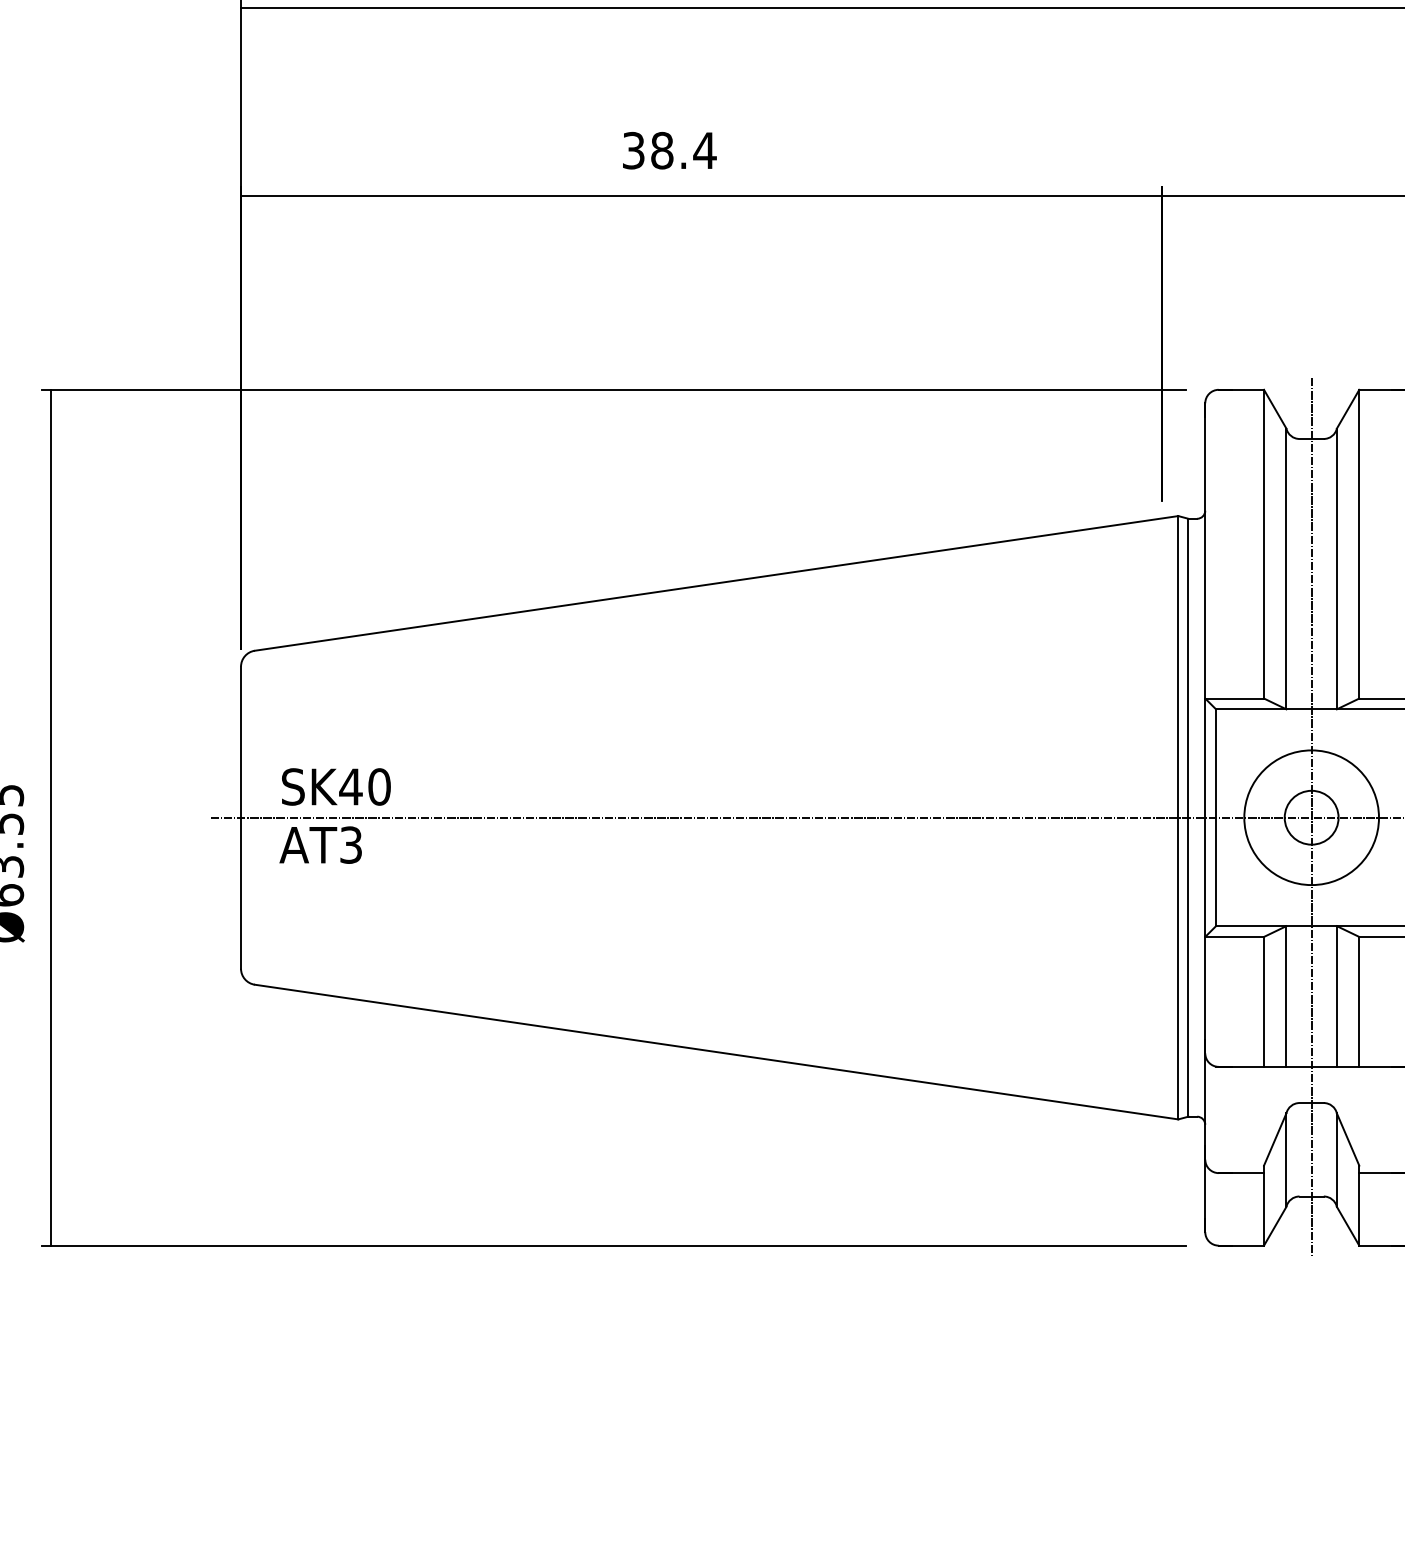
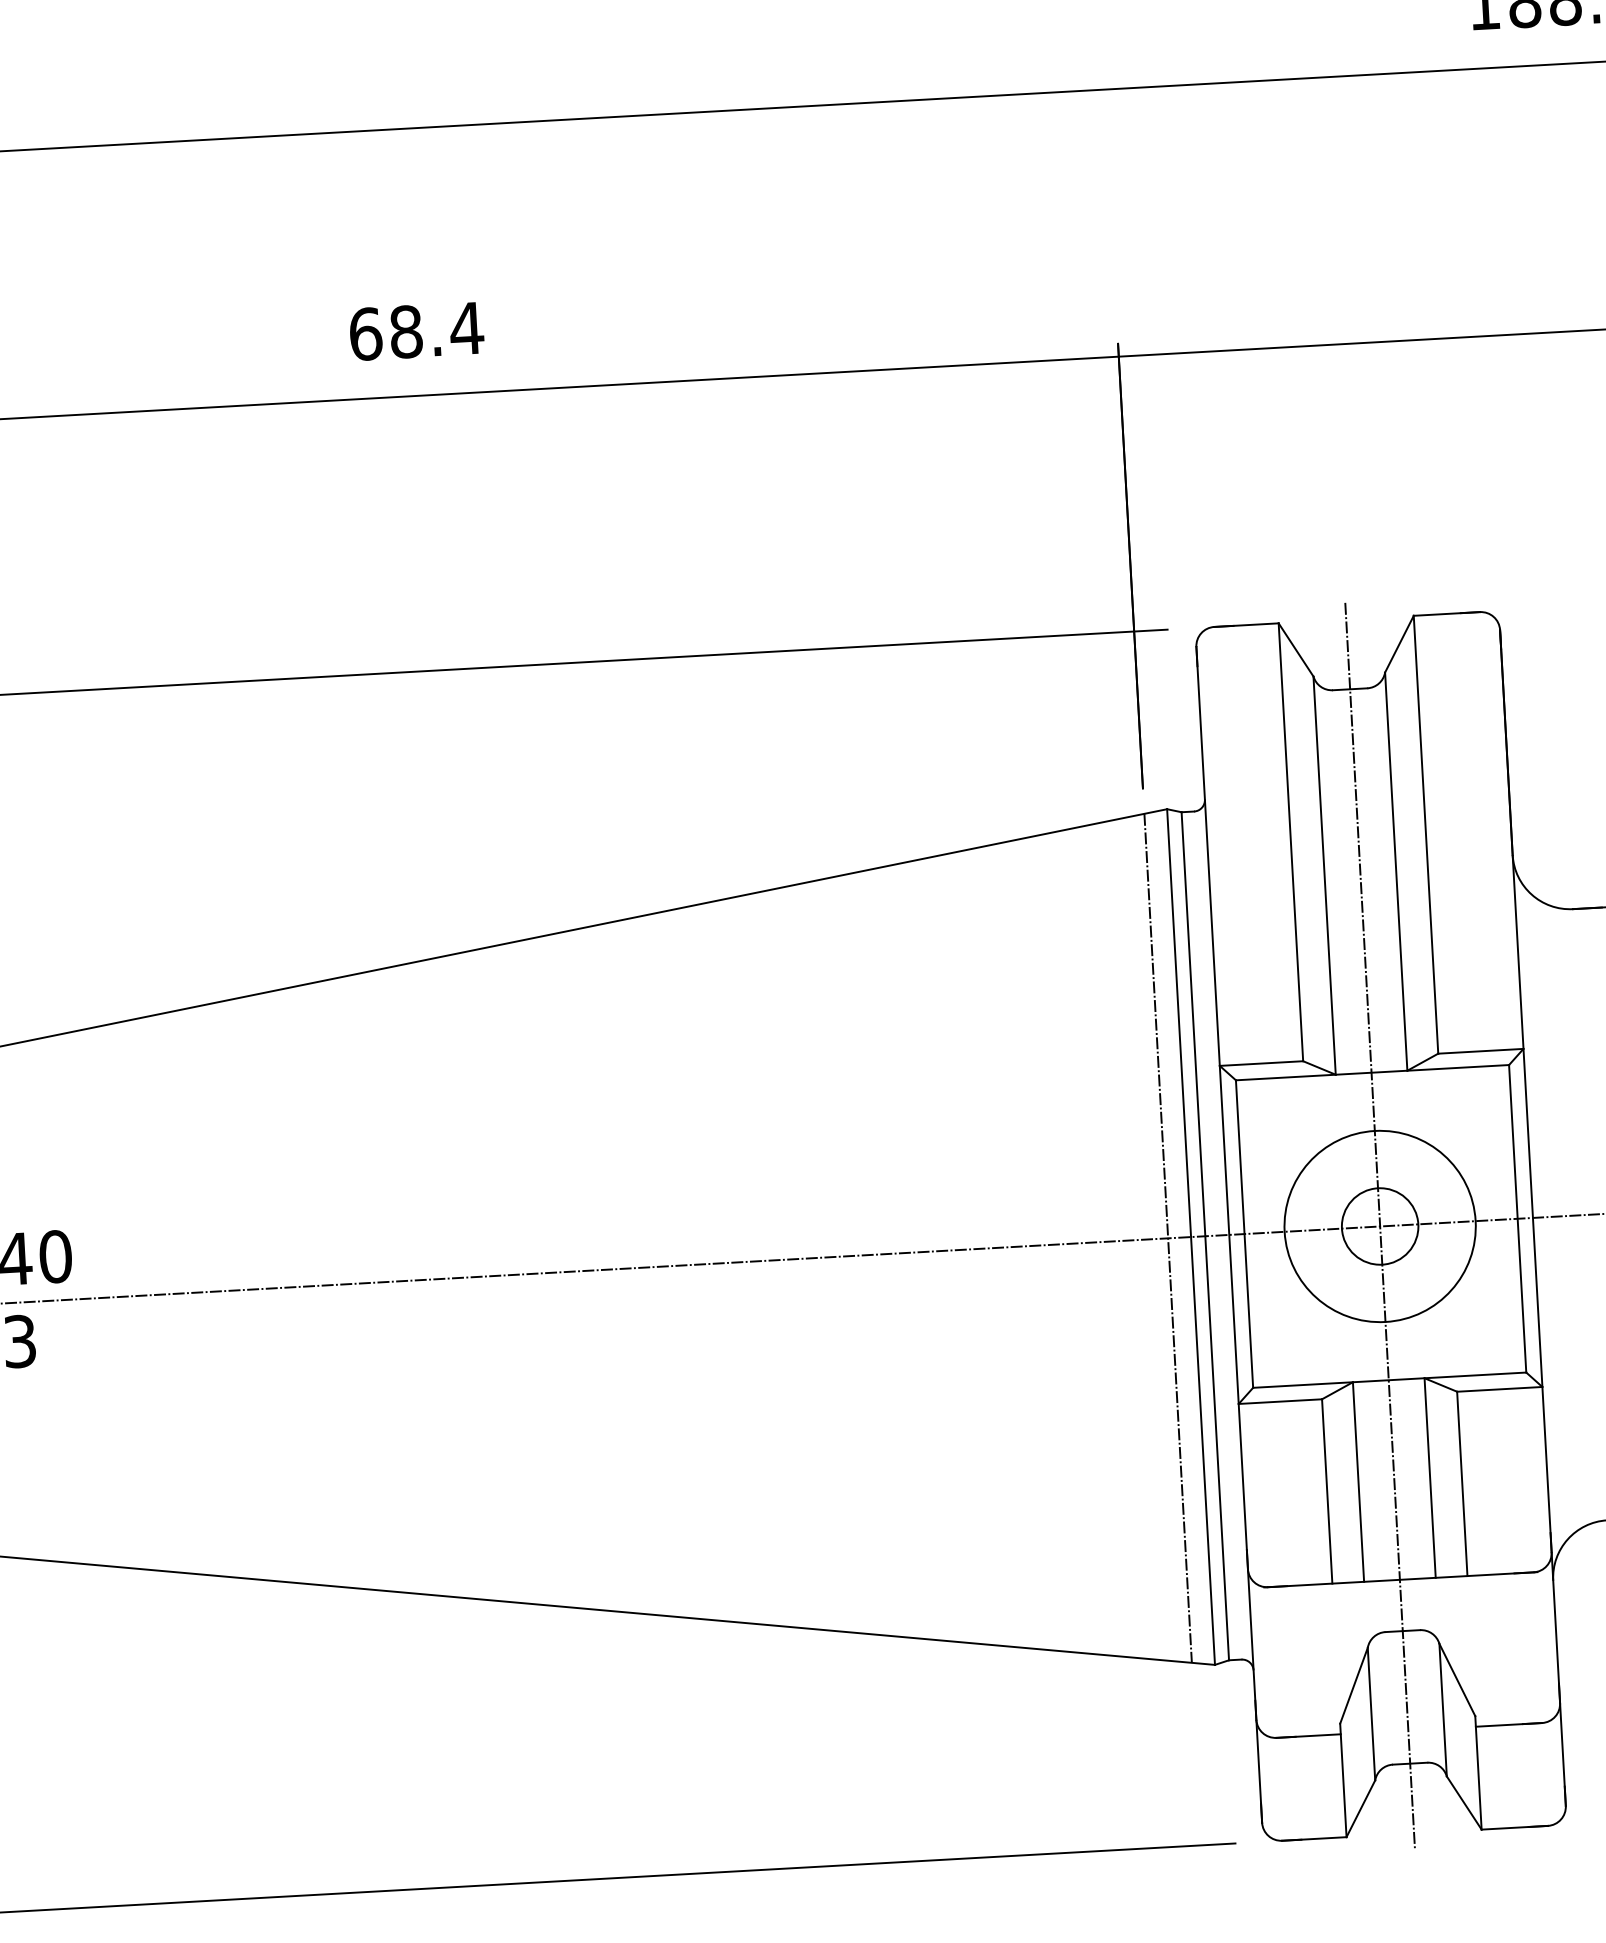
text: (633, 150) -> (365, 333), 38.4 -> 68.4
line: (1162, 817) -> (1168, 1237), added

